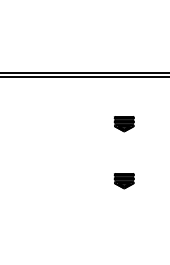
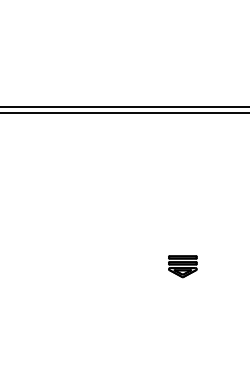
part: (123, 124) -> (181, 183), removed

